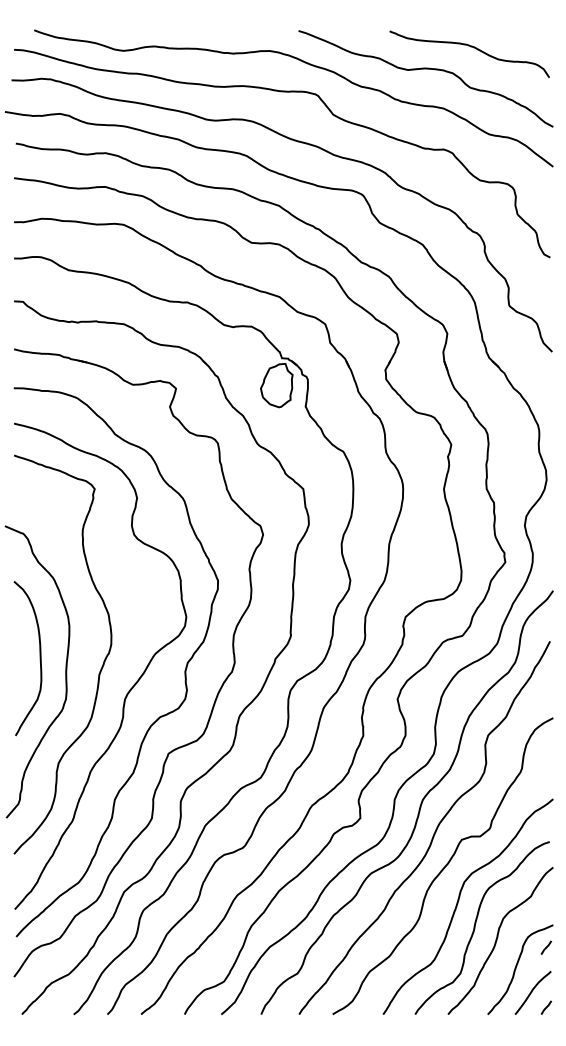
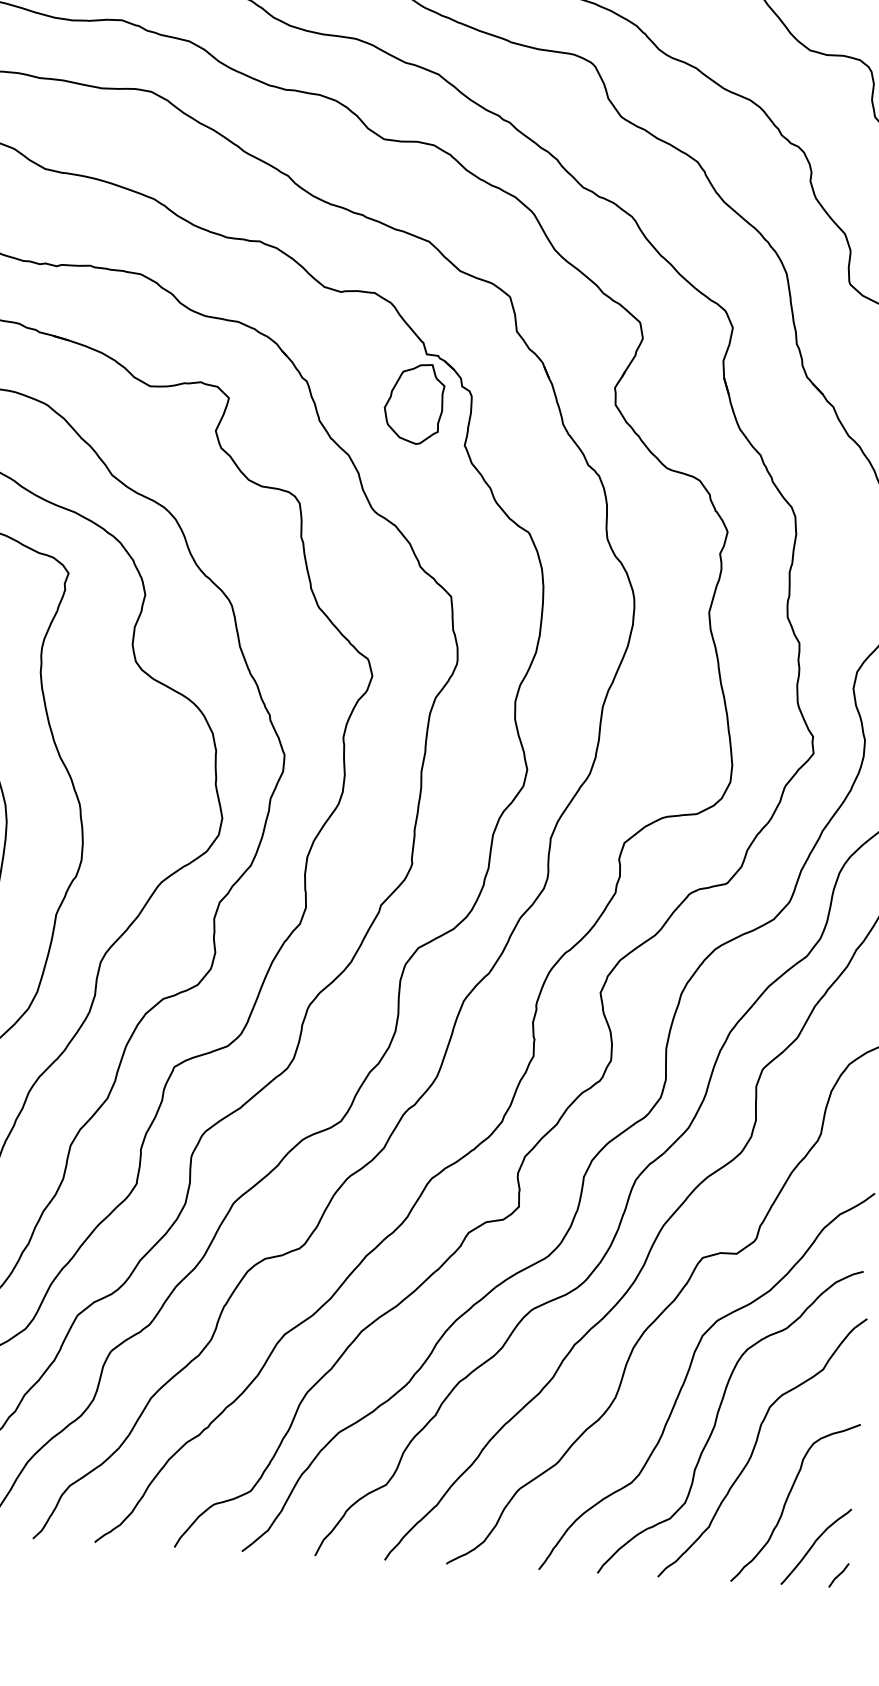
line: (546, 947) -> (845, 1464), removed

